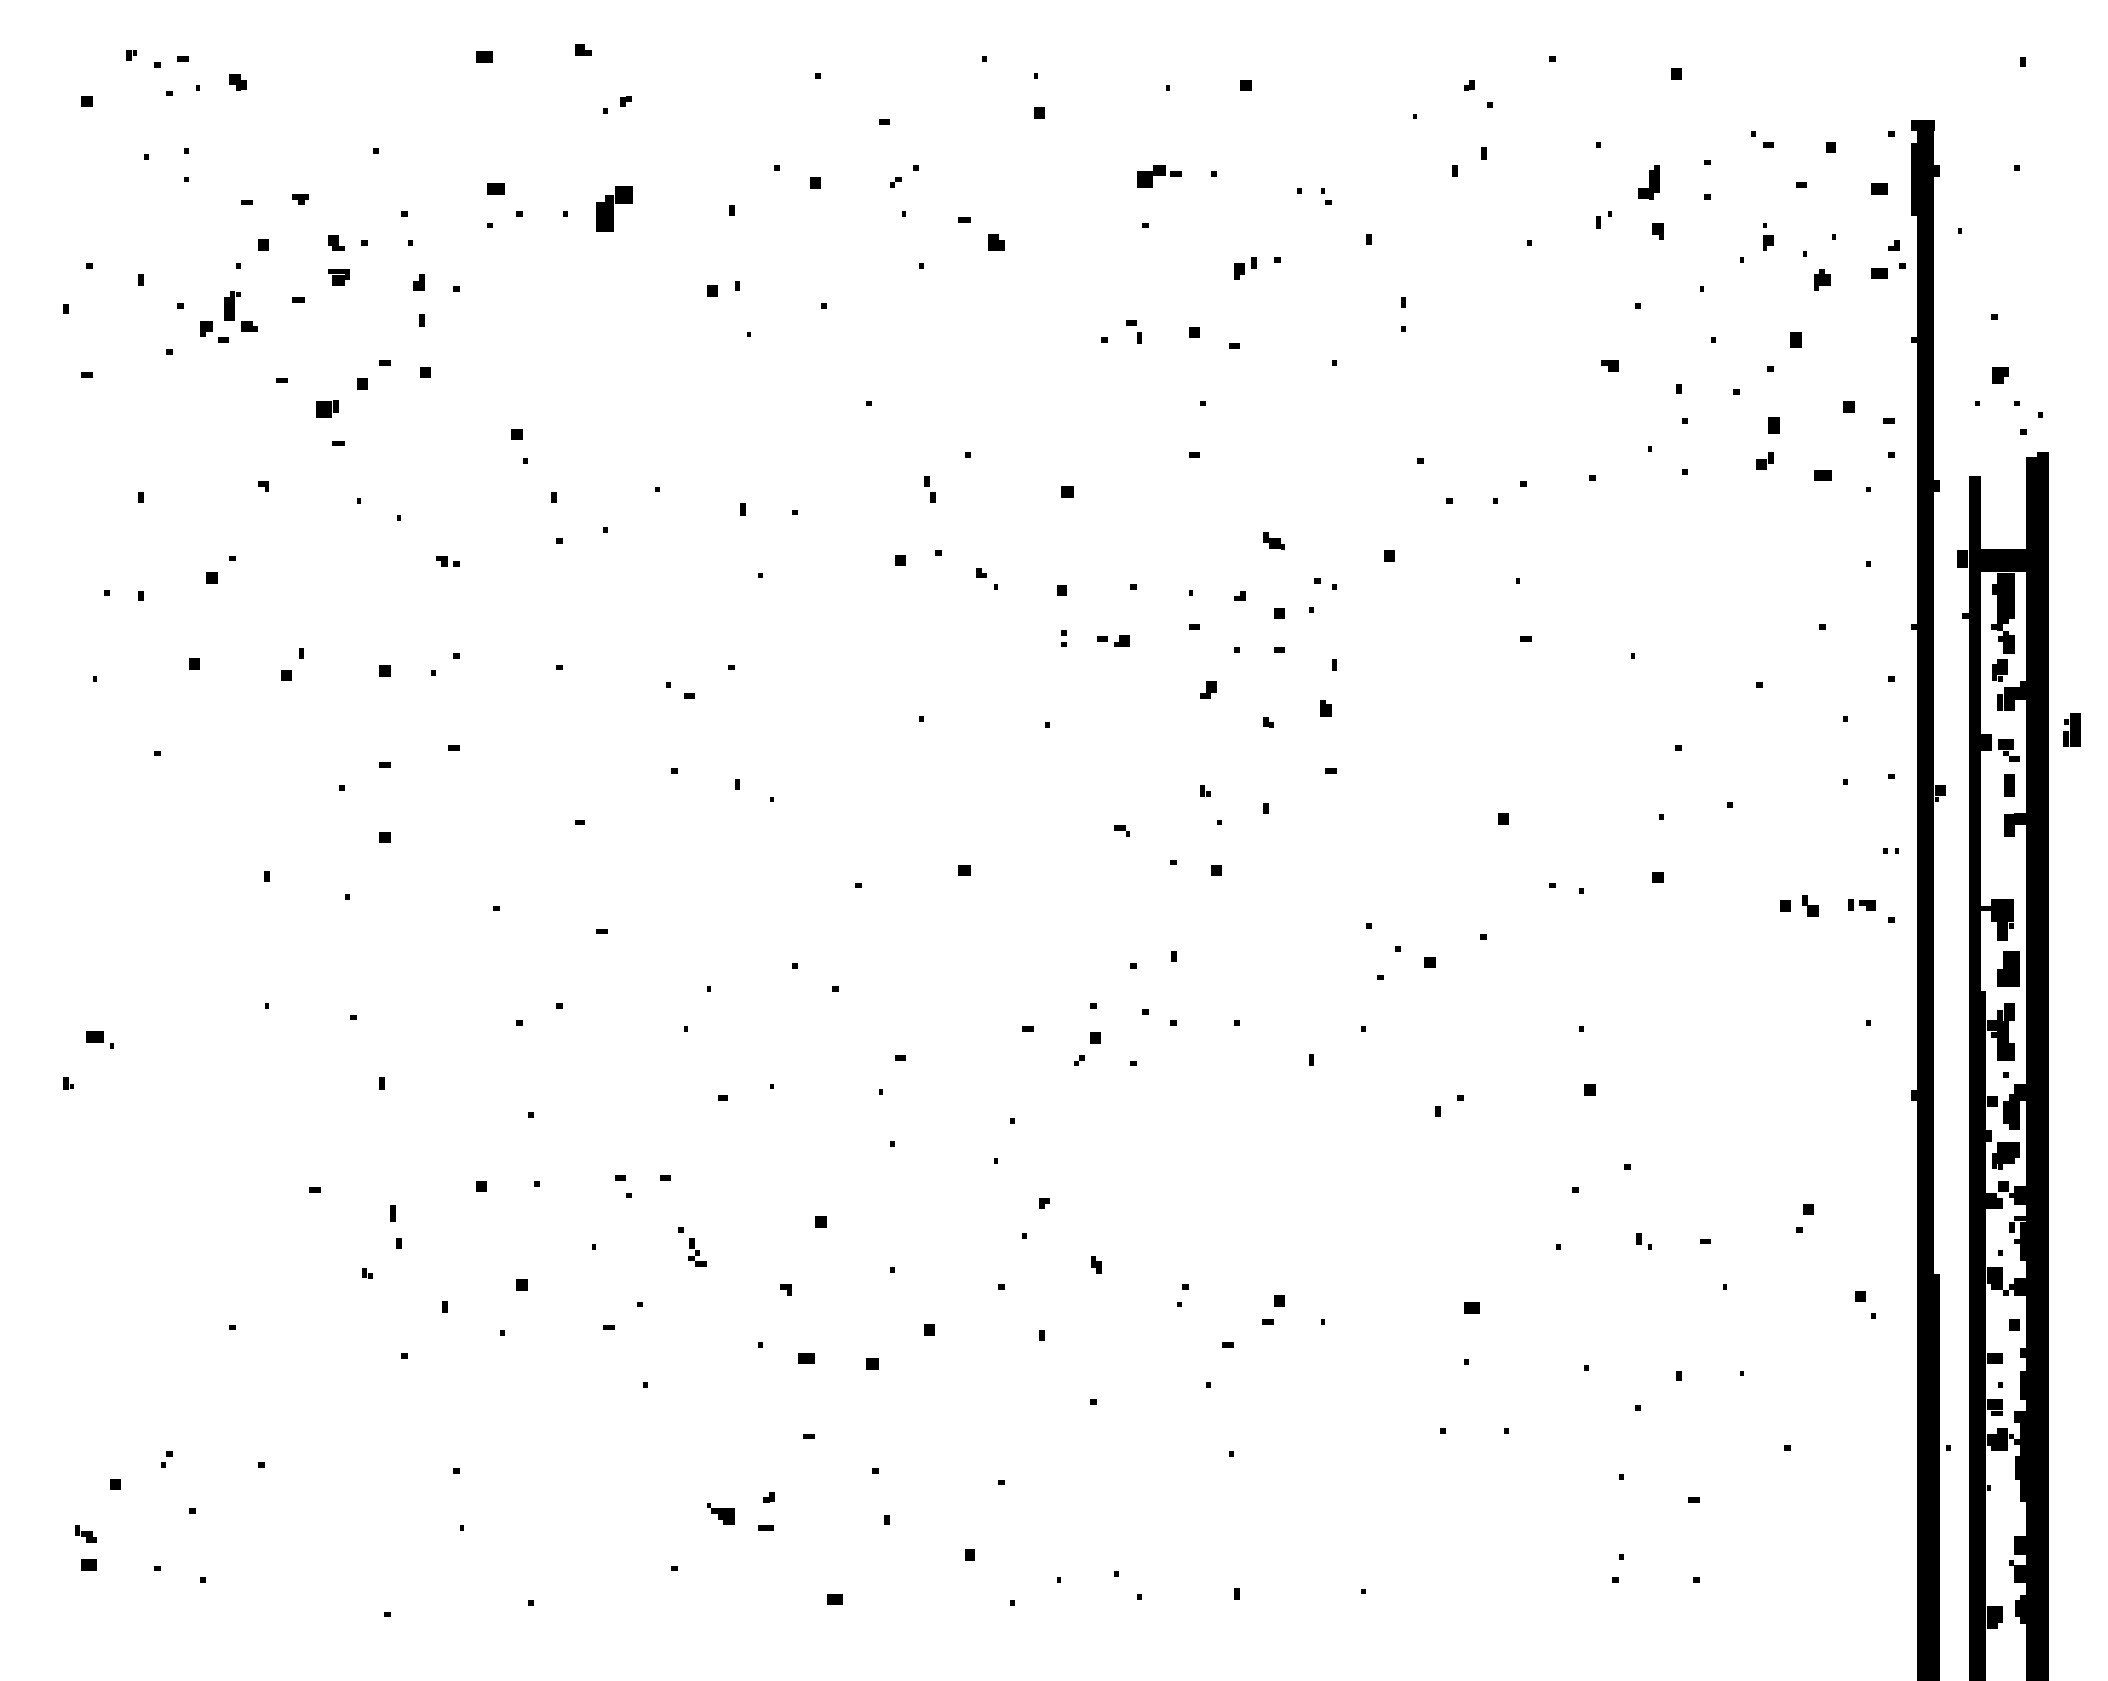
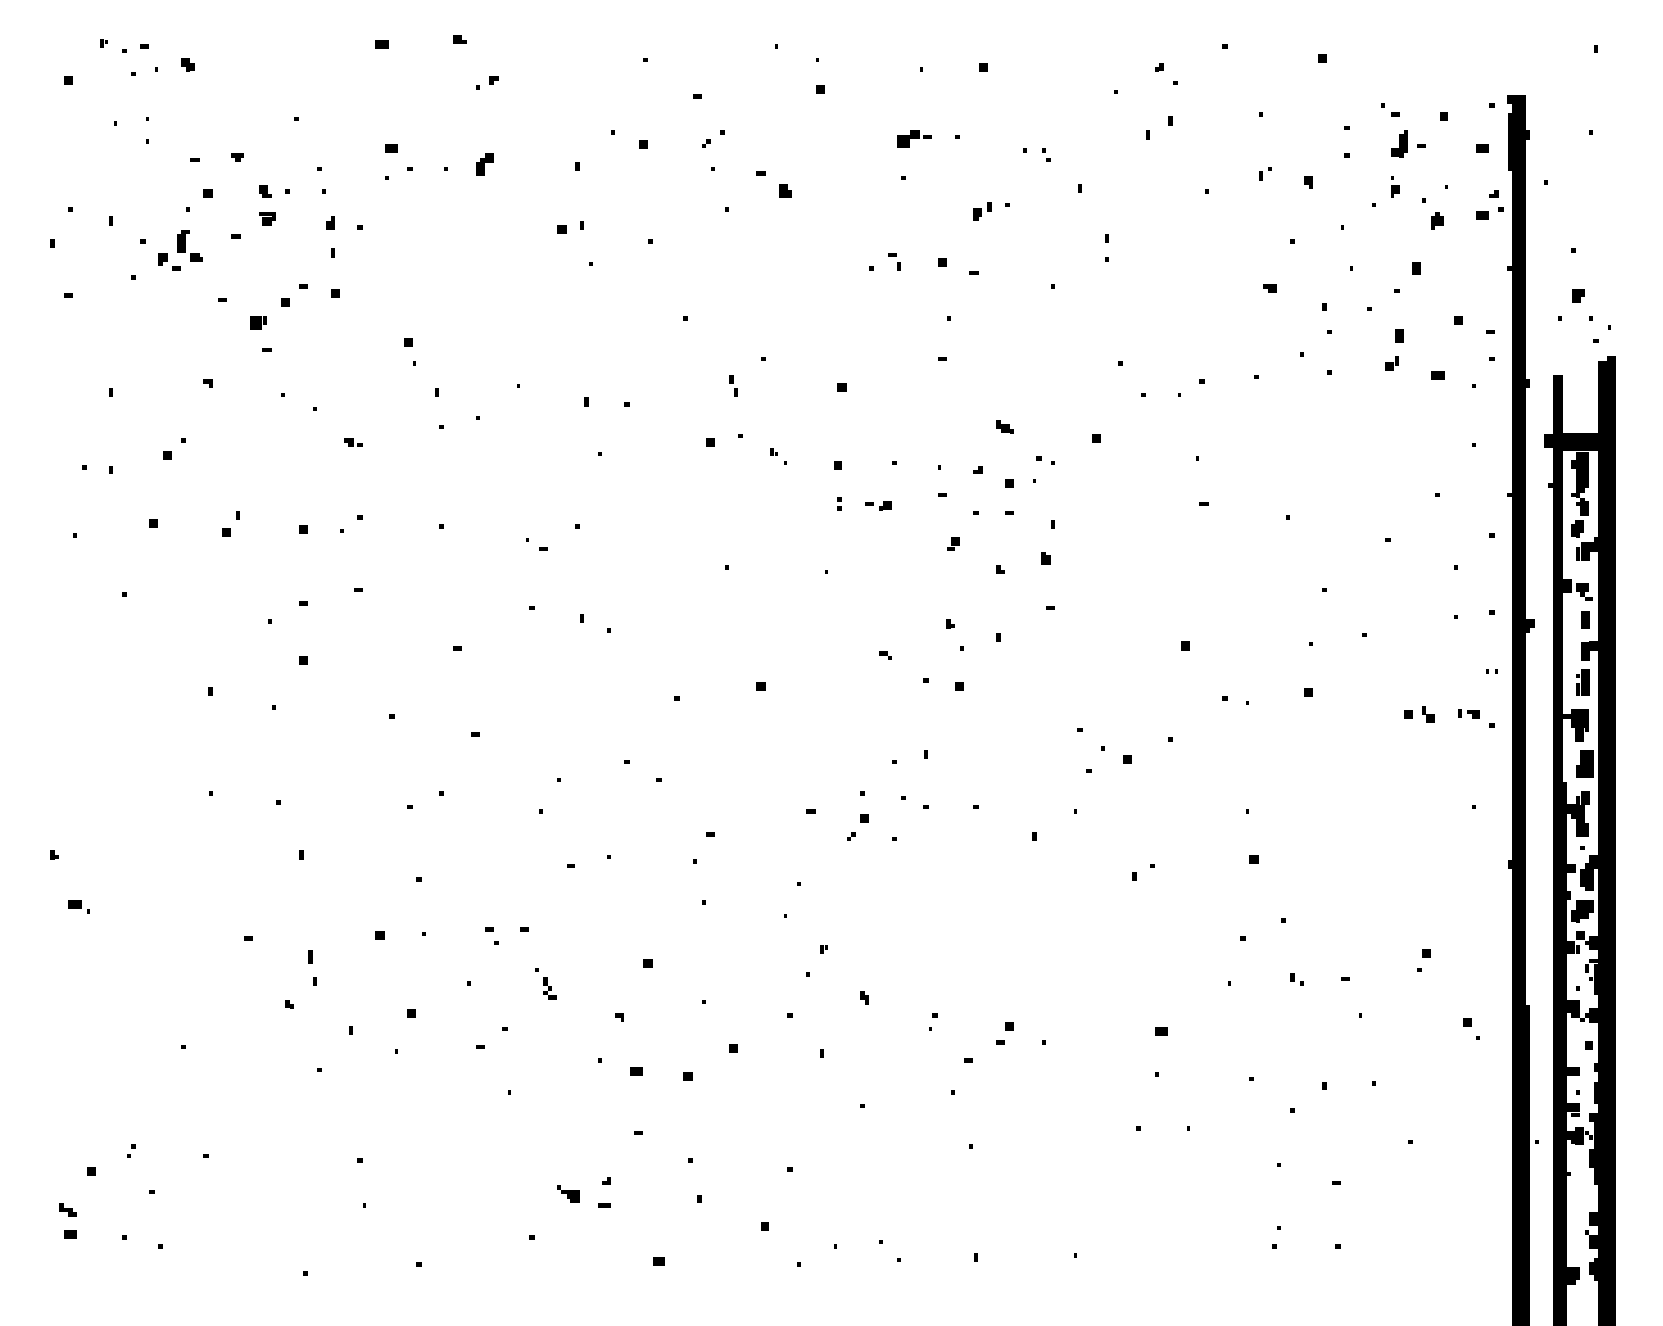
part: (1648, 182) -> (1399, 143), moved
part: (614, 208) -> (484, 164), size x0.62
part: (2071, 729) -> (1582, 681), moved
part: (99, 1039) -> (78, 905), moved

